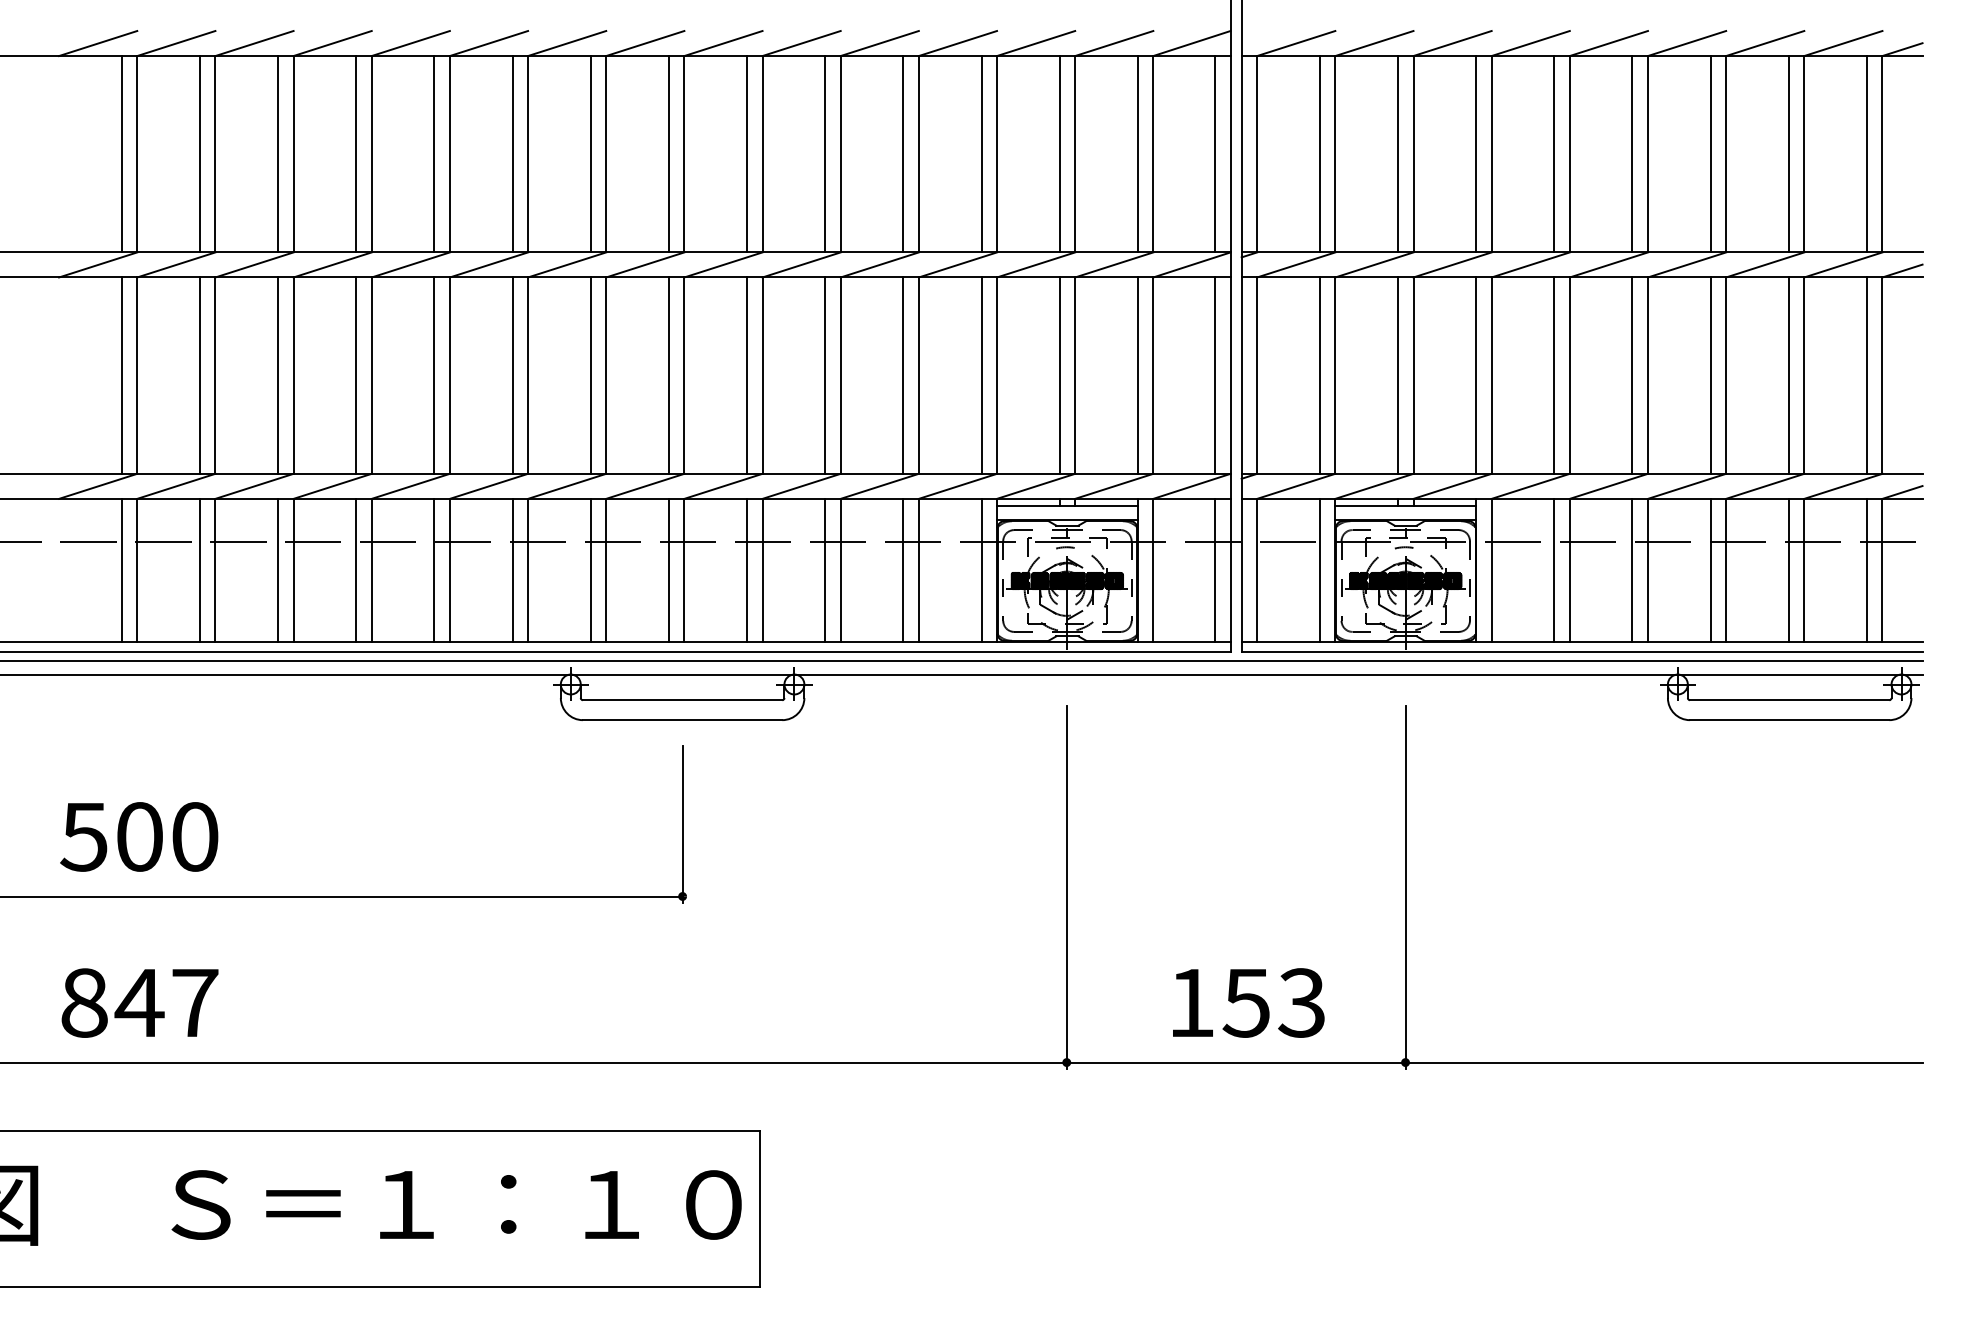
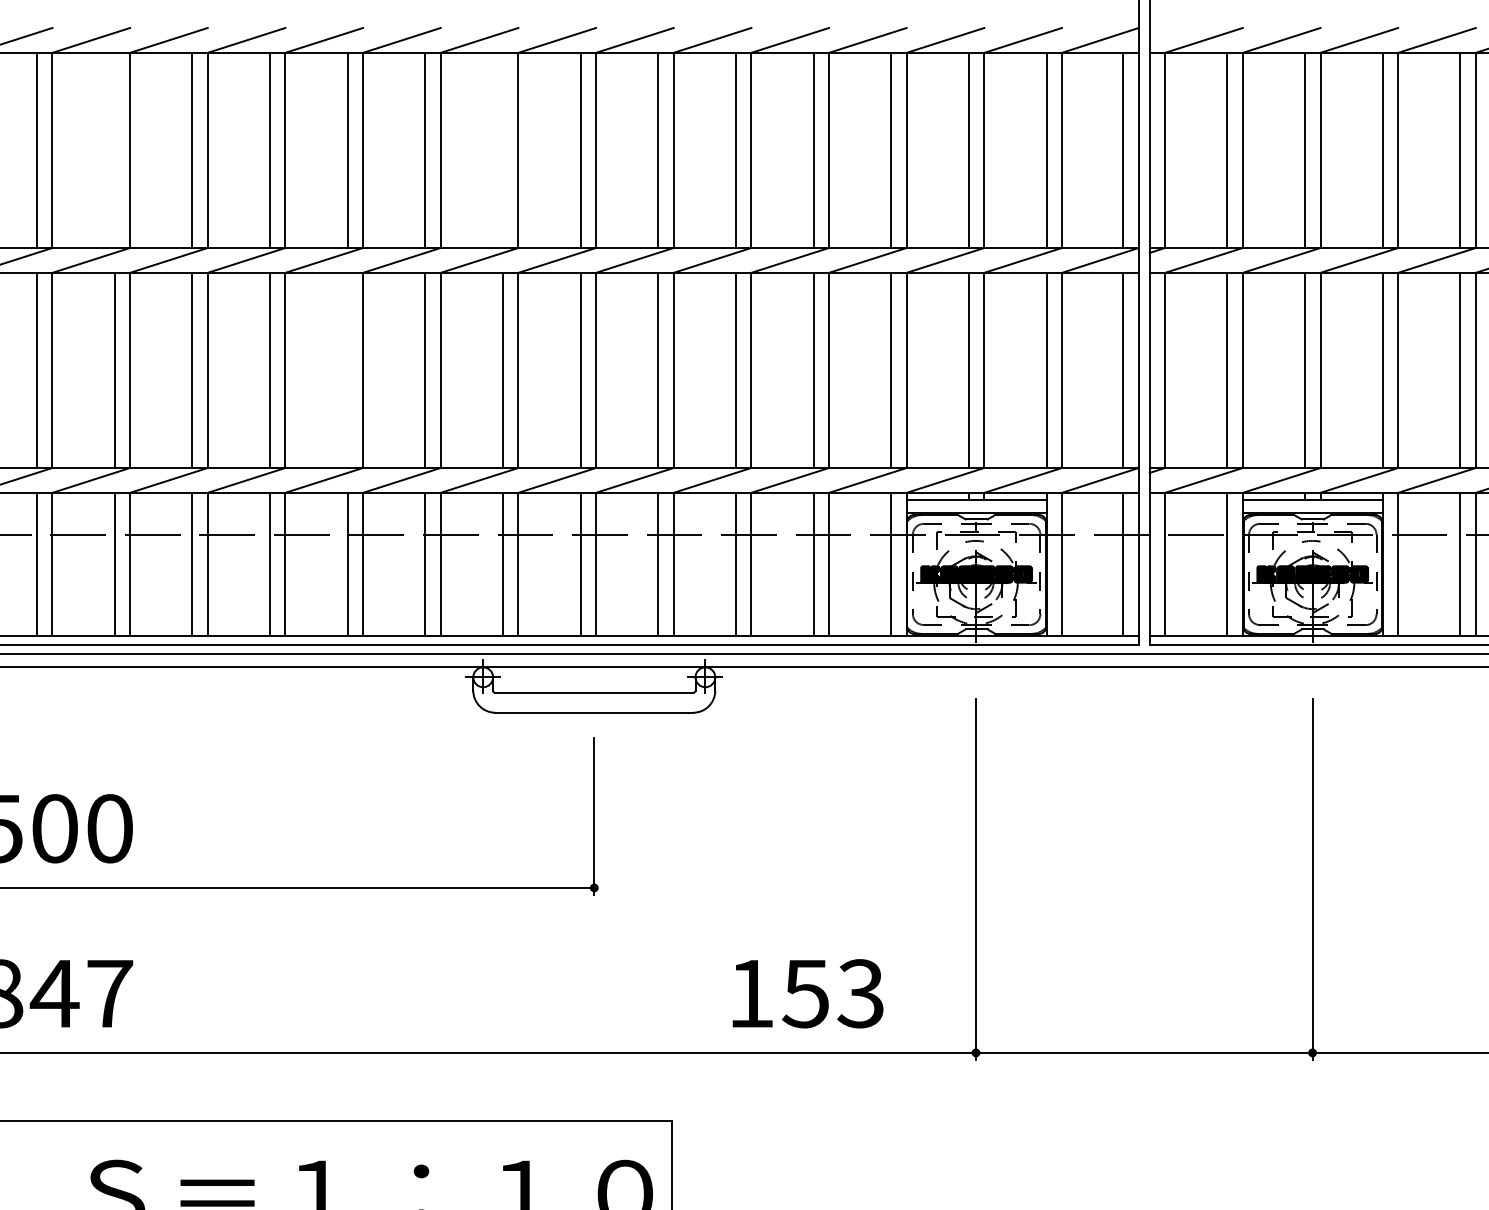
line: (199, 154) -> (114, 150), removed
line: (590, 154) -> (502, 150), removed
line: (434, 375) -> (347, 370), removed
text: (1248, 1002) -> (807, 993), moved

